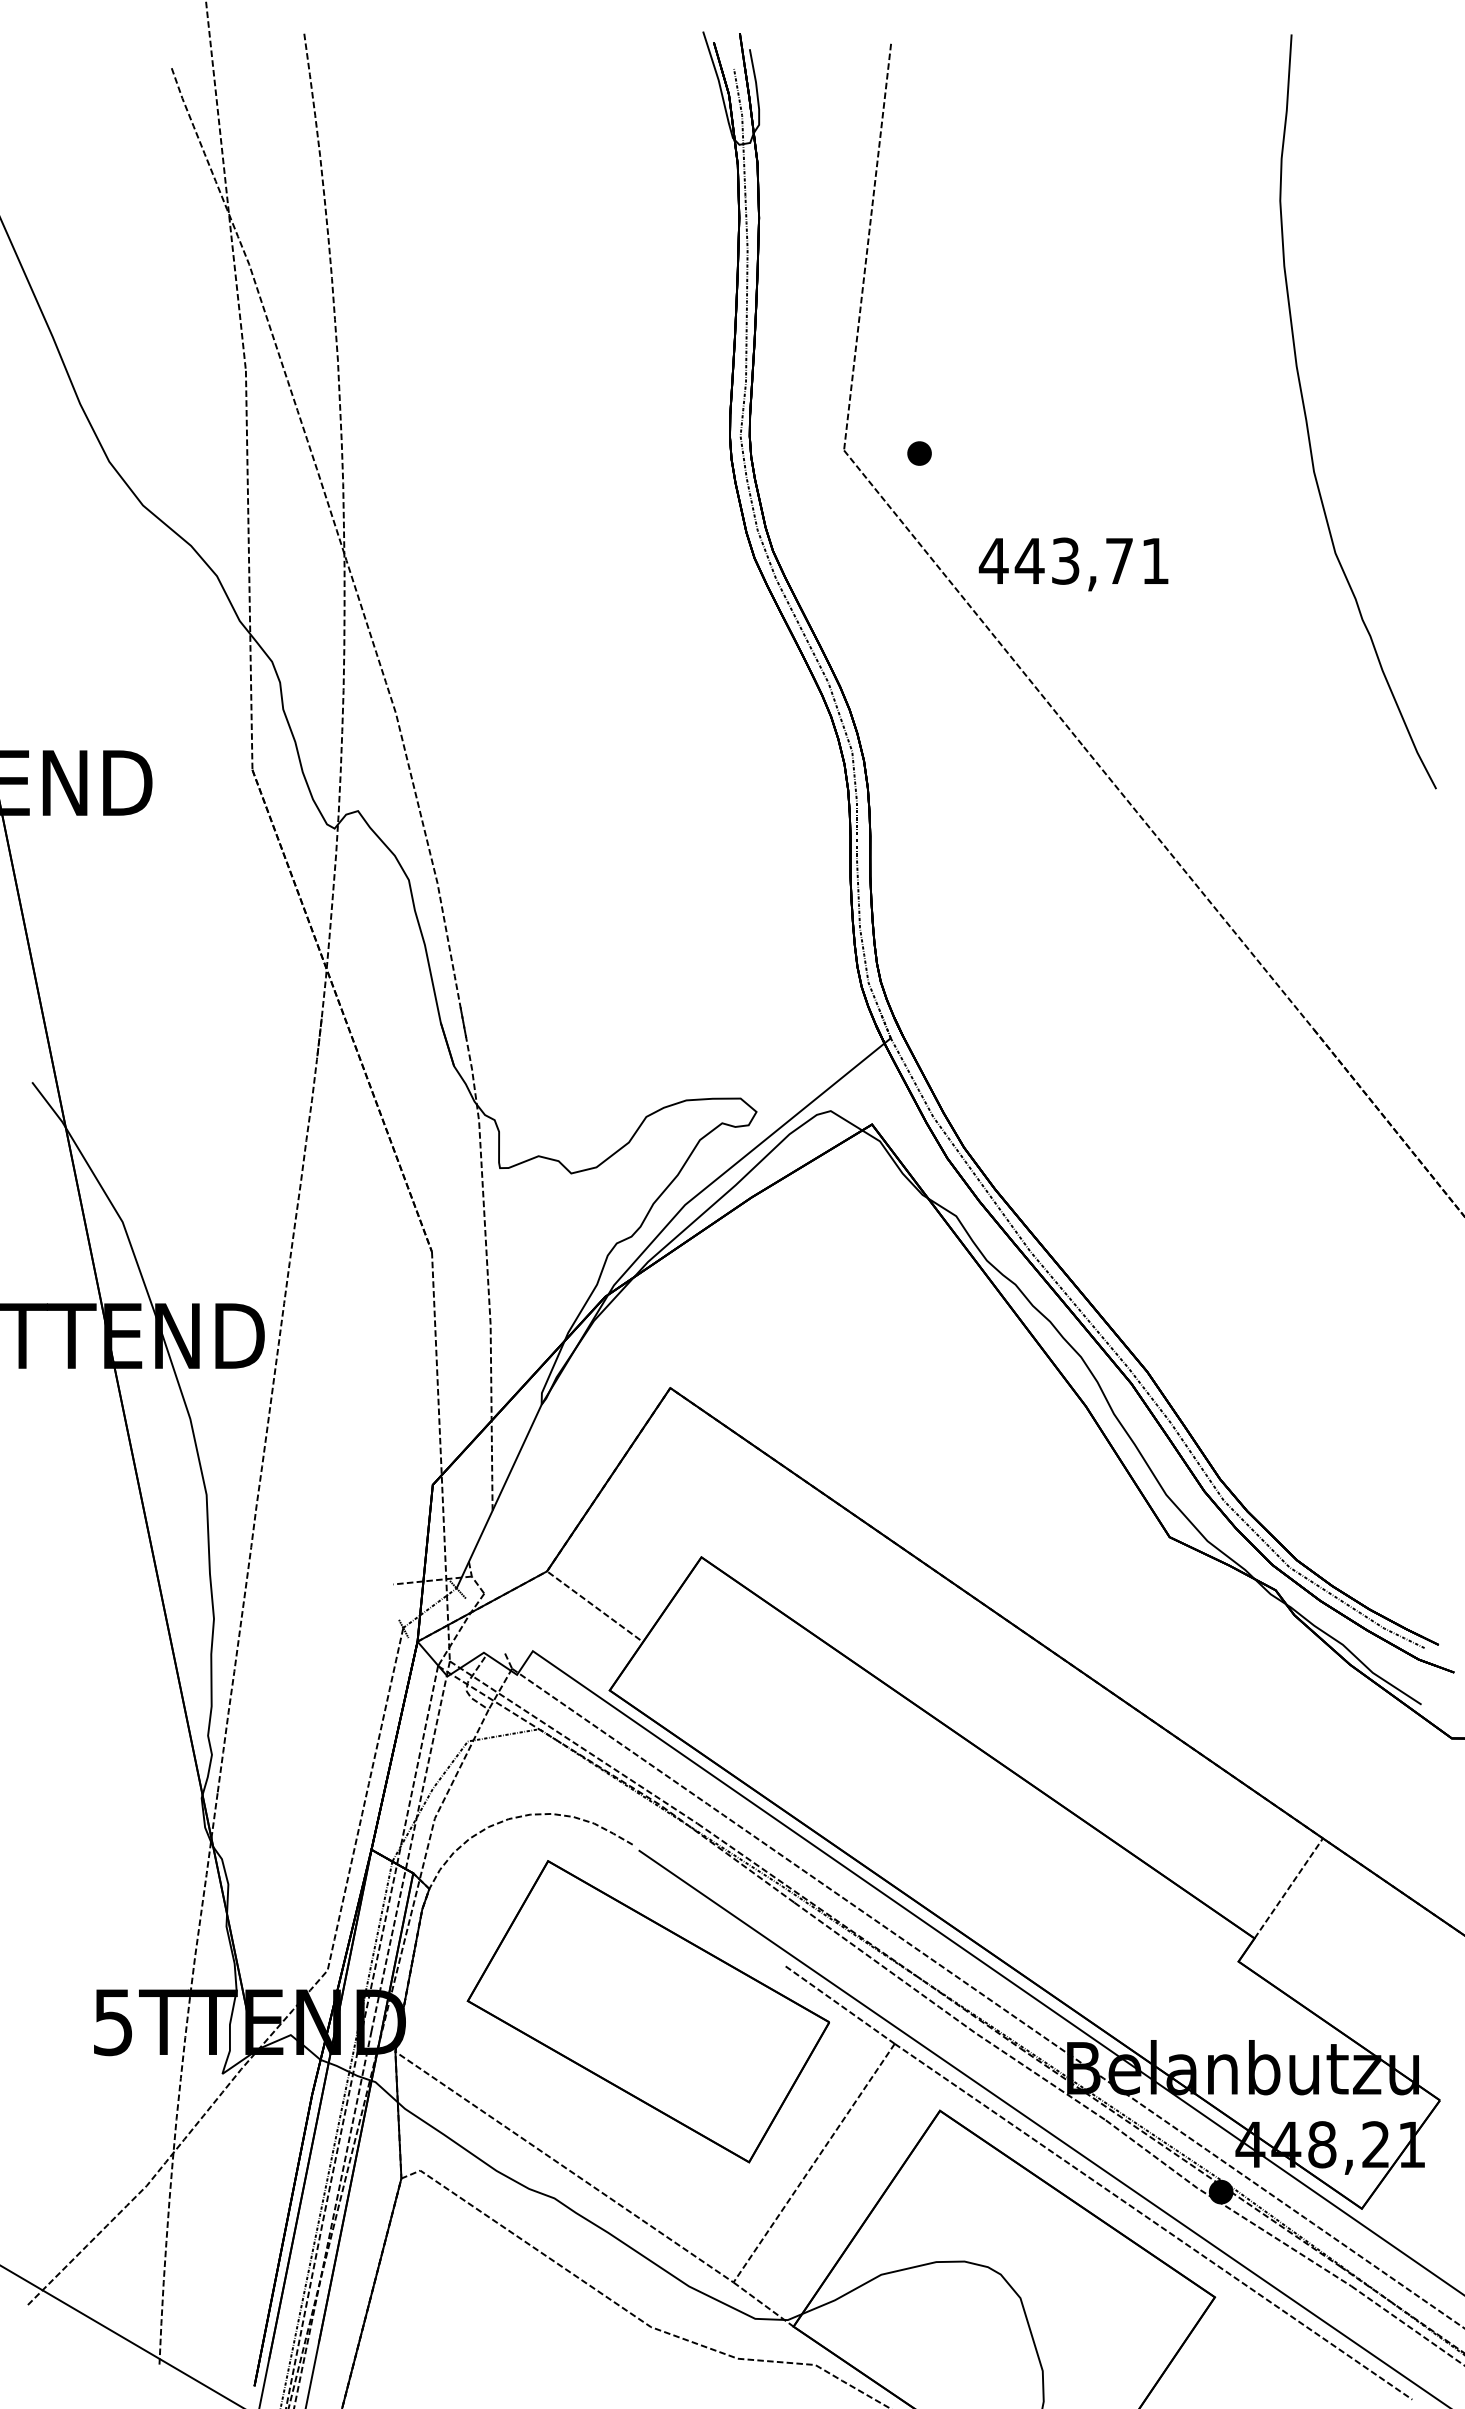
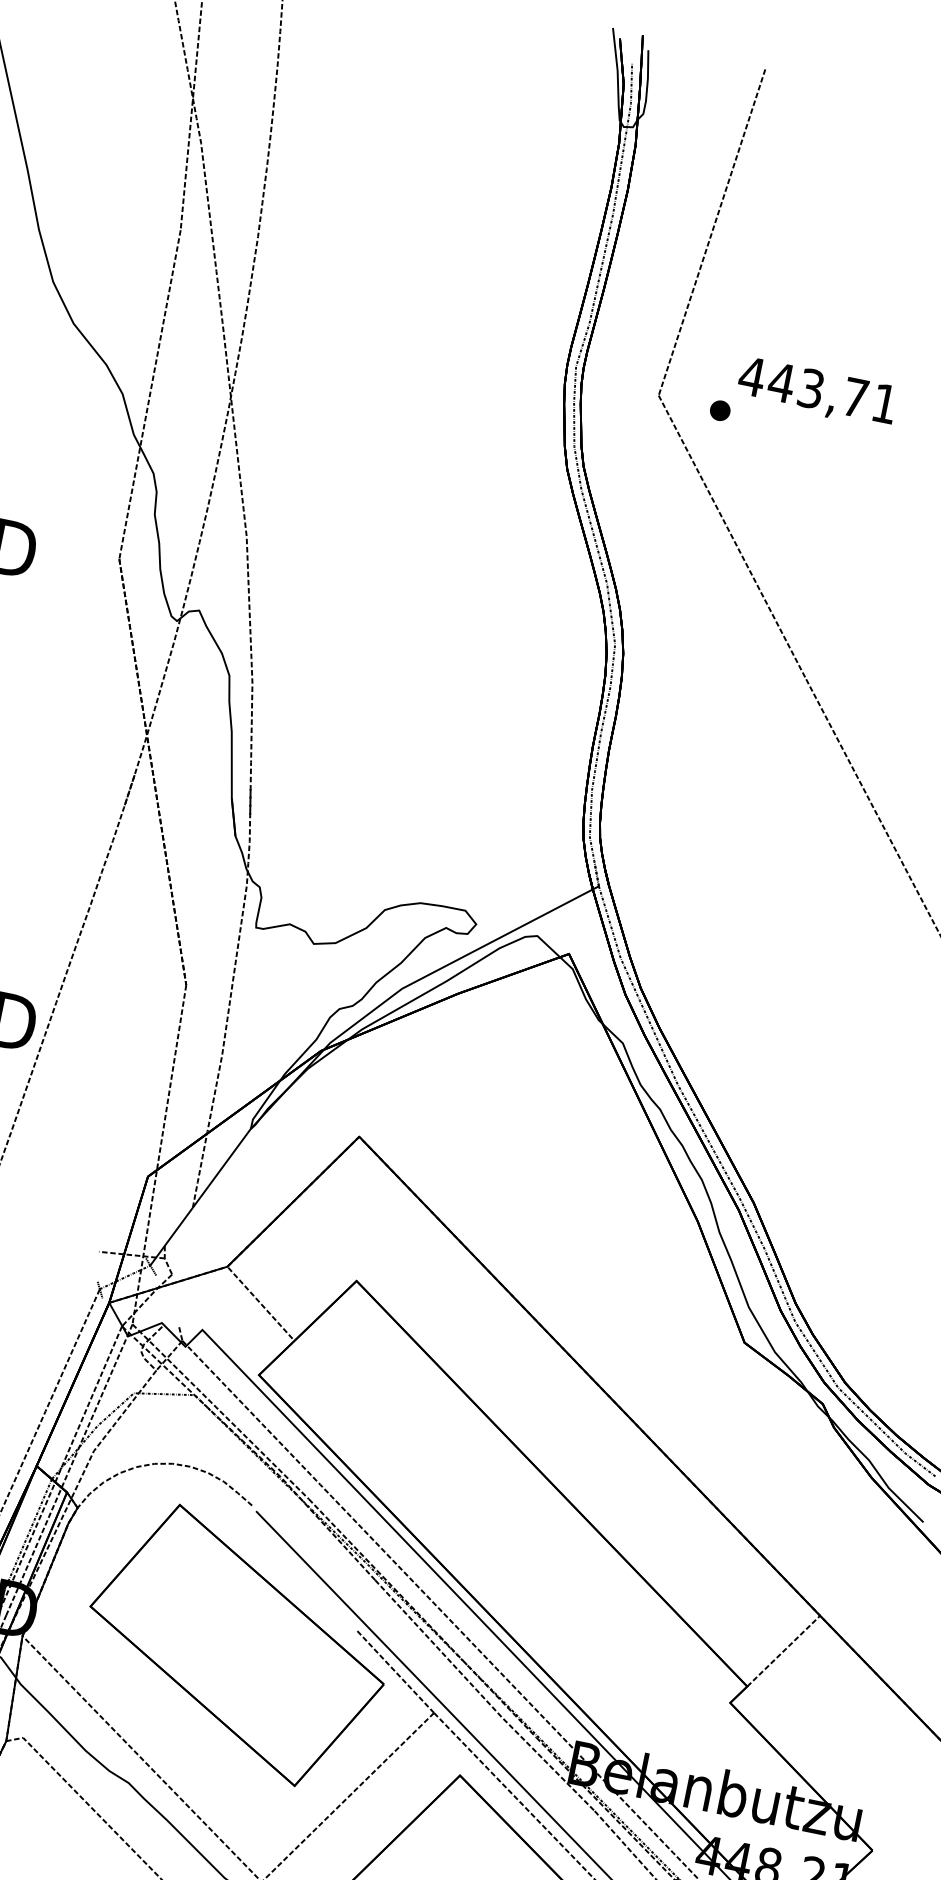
text: (1073, 564) -> (817, 392), moved

